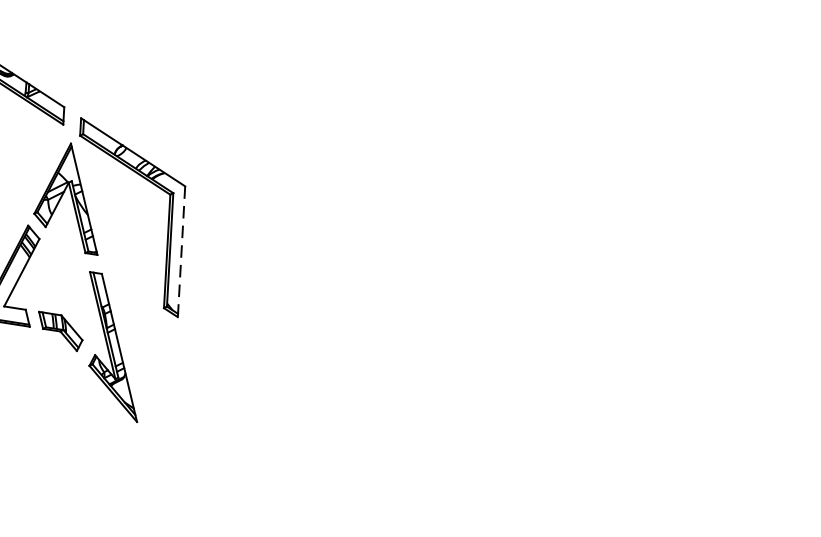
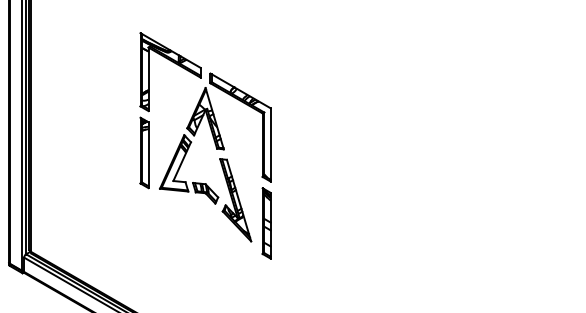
line: (181, 250) -> (270, 144), dashed -> solid
part: (166, 391) -> (266, 223), added

